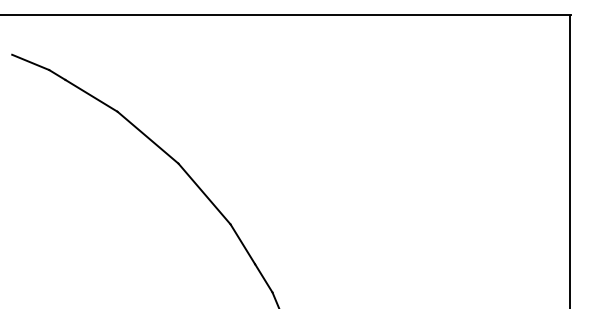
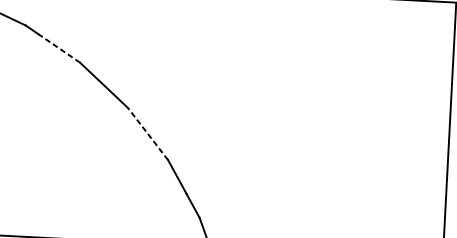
line: (91, 95) -> (59, 48), solid -> dashed
line: (204, 193) -> (148, 133), solid -> dashed

